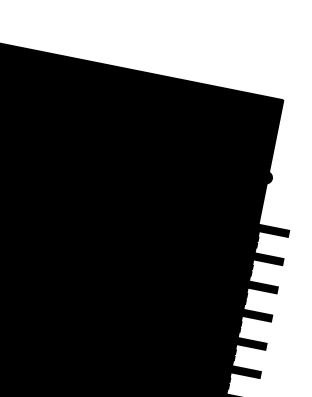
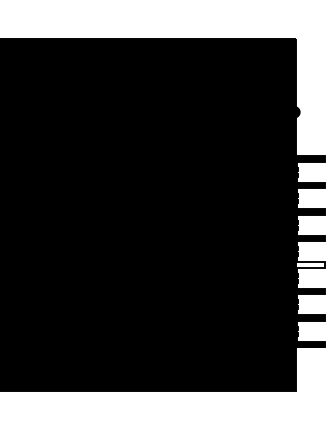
fill: (250, 343) -> (309, 264), removed

